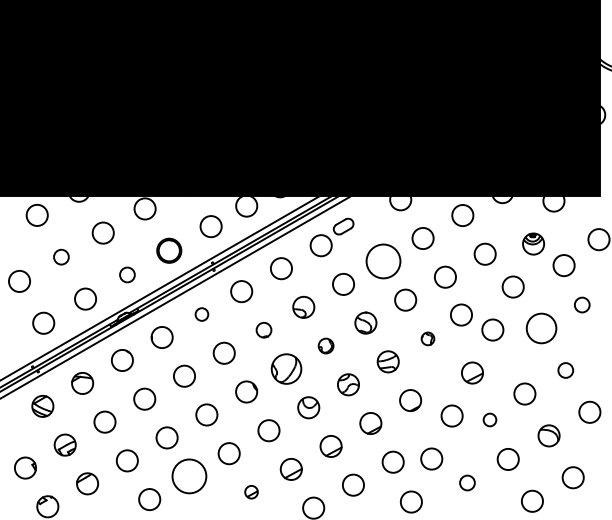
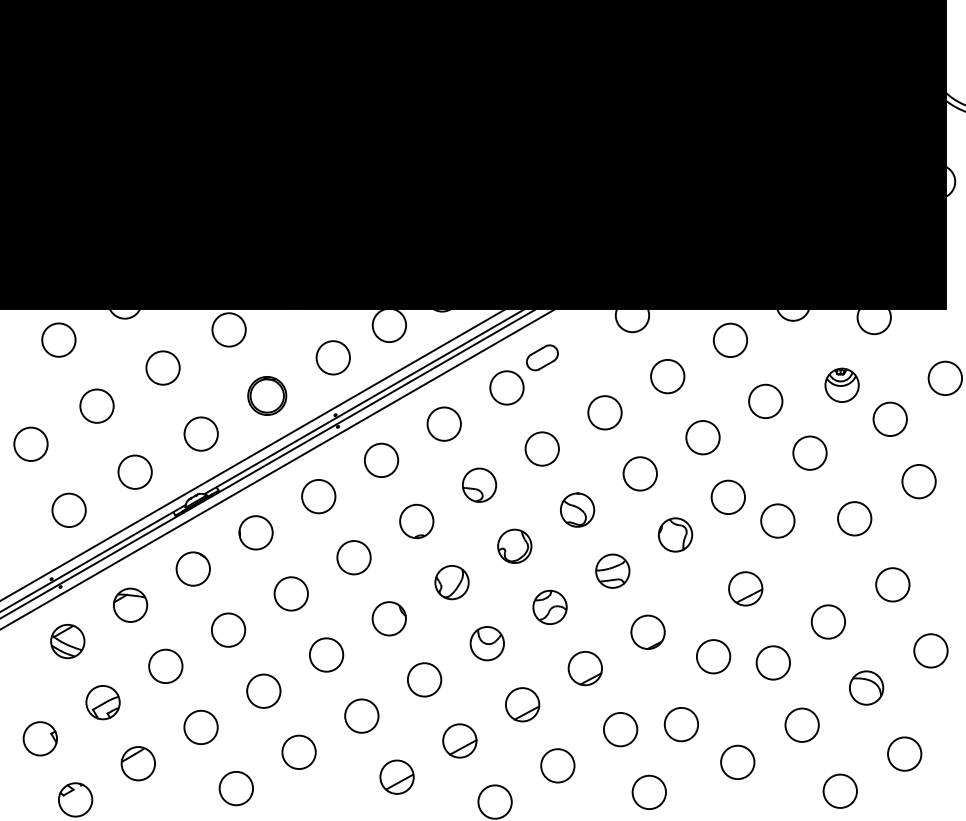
circle: (61, 256) -> (97, 404), size x1.43
circle: (382, 261) -> (603, 412), size x0.62
circle: (127, 274) -> (201, 433), size x1.43
circle: (581, 304) -> (917, 480), size x1.43
circle: (201, 314) -> (318, 496), size x1.67
circle: (541, 328) -> (854, 518), size x0.71
circle: (263, 329) -> (415, 520), size x1.43
part: (427, 338) -> (674, 534), size x1.67
part: (325, 345) -> (513, 545), size x1.43
part: (285, 368) -> (450, 581), size x0.71
circle: (565, 370) -> (892, 584), size x1.43
circle: (489, 419) -> (772, 662), size x1.67
circle: (189, 476) -> (299, 752), size x0.62
circle: (467, 482) -> (737, 761), size x1.43
part: (251, 491) -> (396, 775), size x1.67

